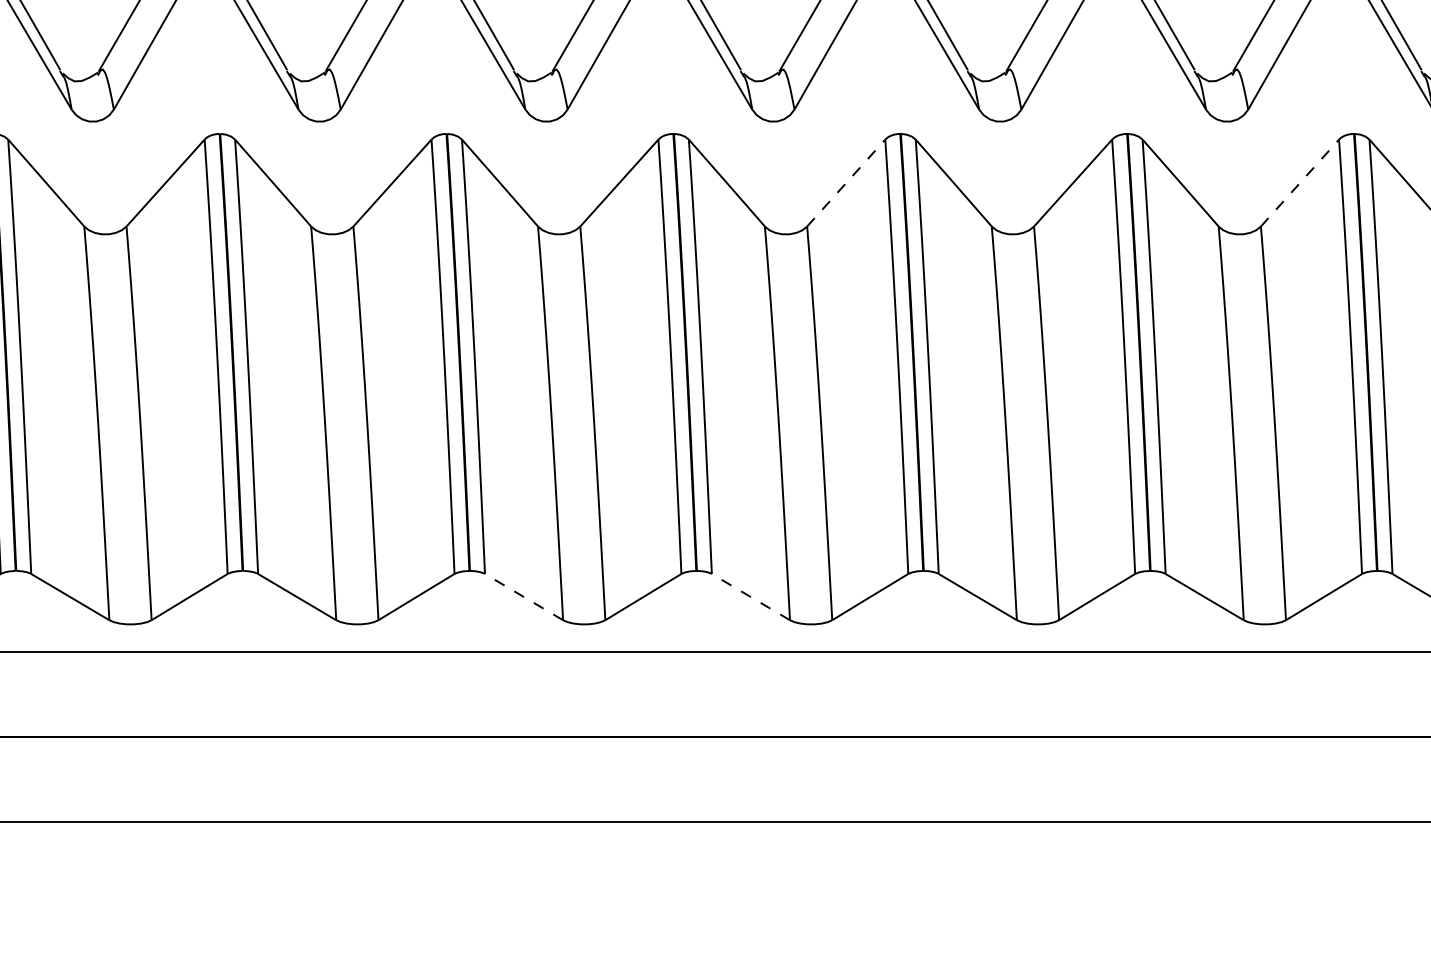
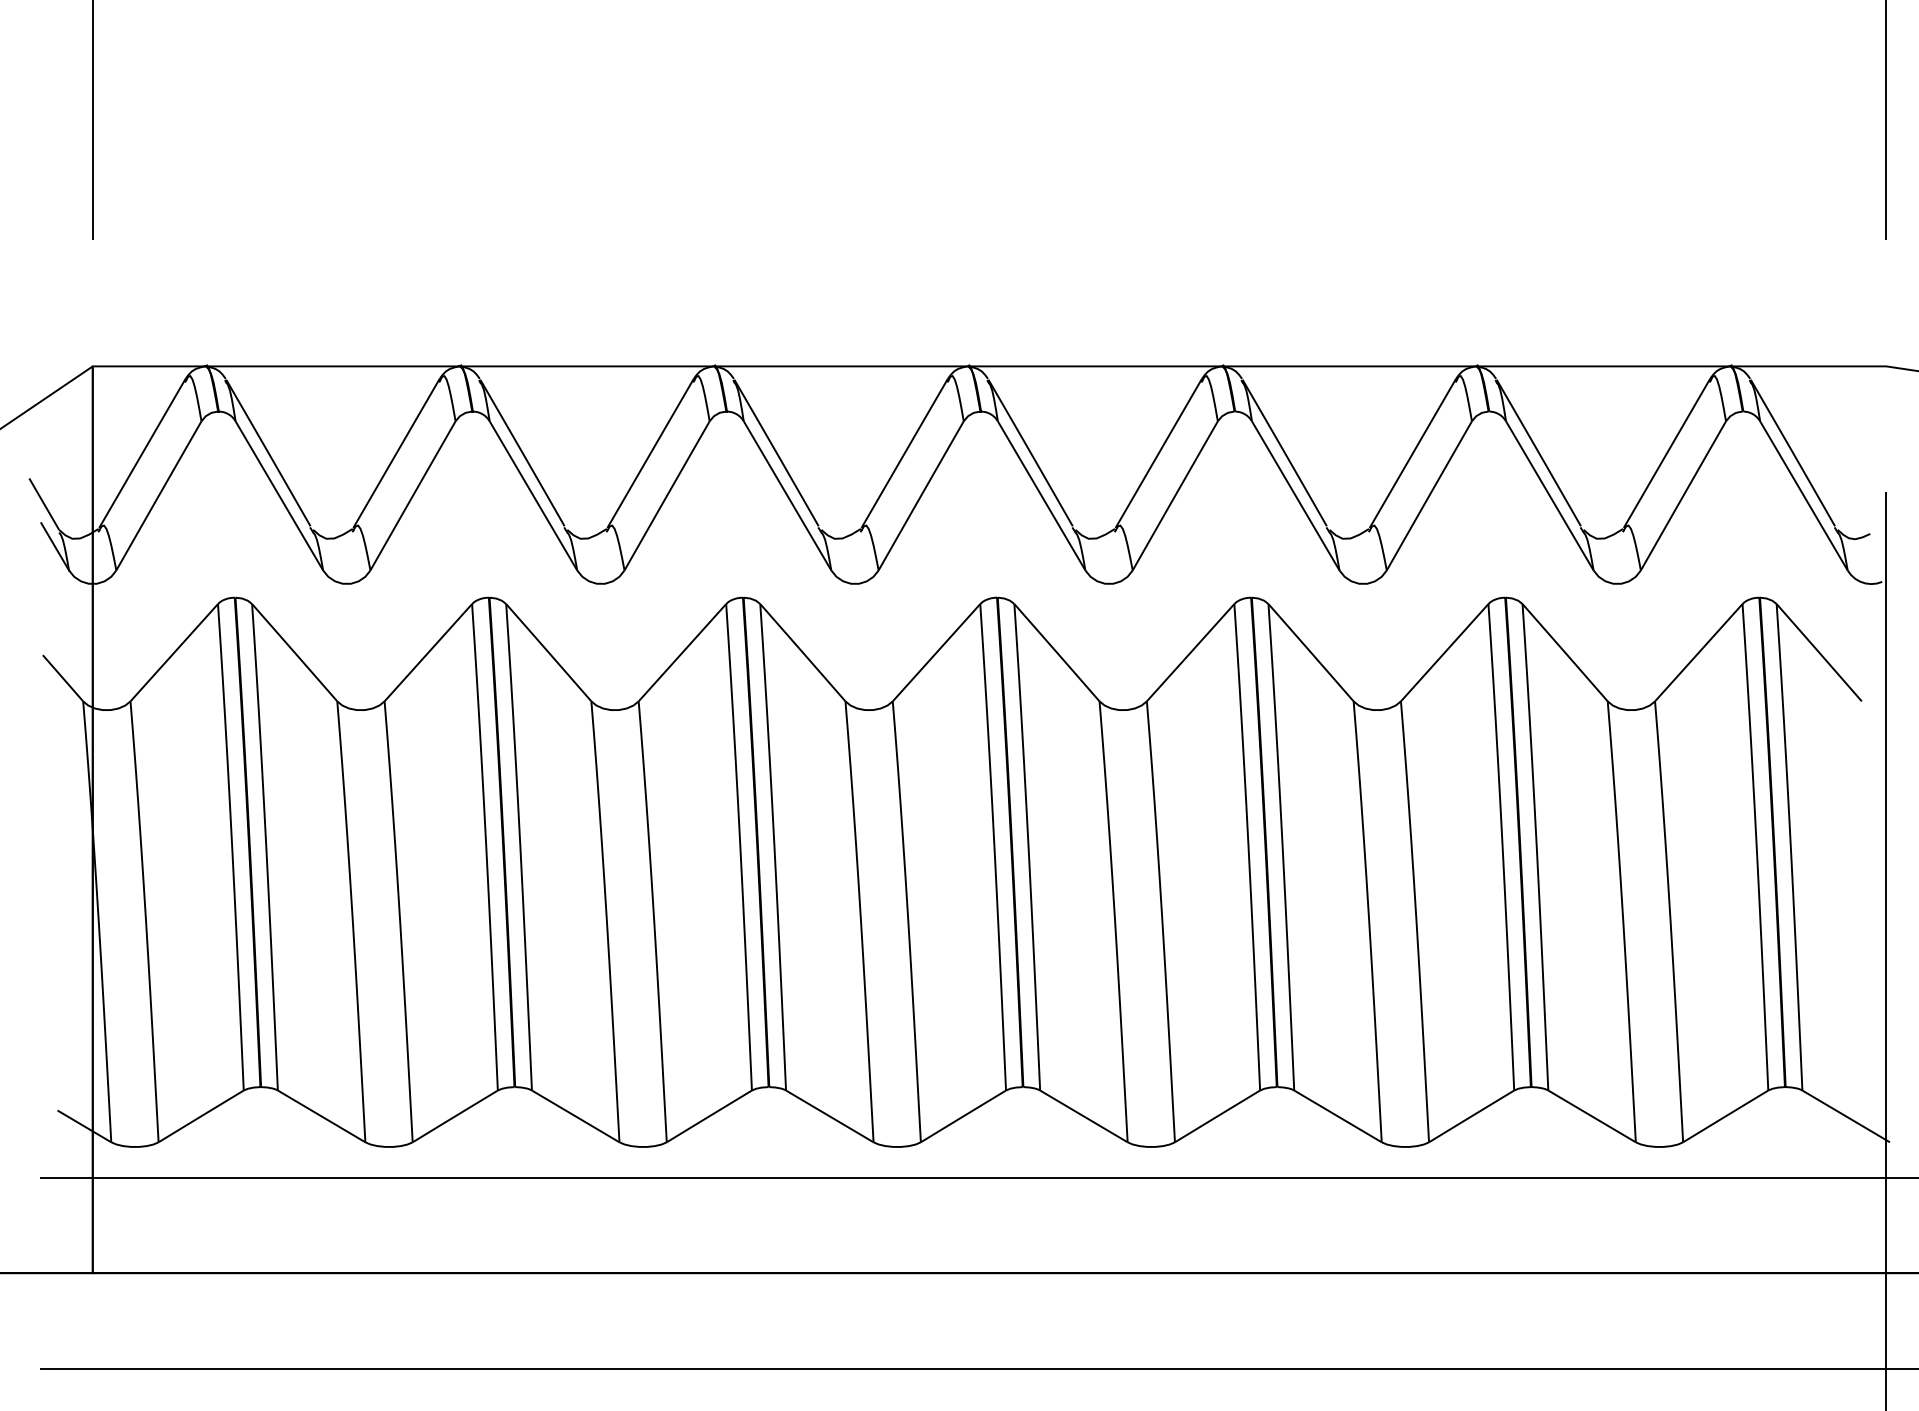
line: (846, 182) -> (1190, 652), dashed -> solid
line: (1299, 182) -> (1698, 652), dashed -> solid
line: (524, 597) -> (830, 1116), dashed -> solid
line: (751, 597) -> (1084, 1116), dashed -> solid

